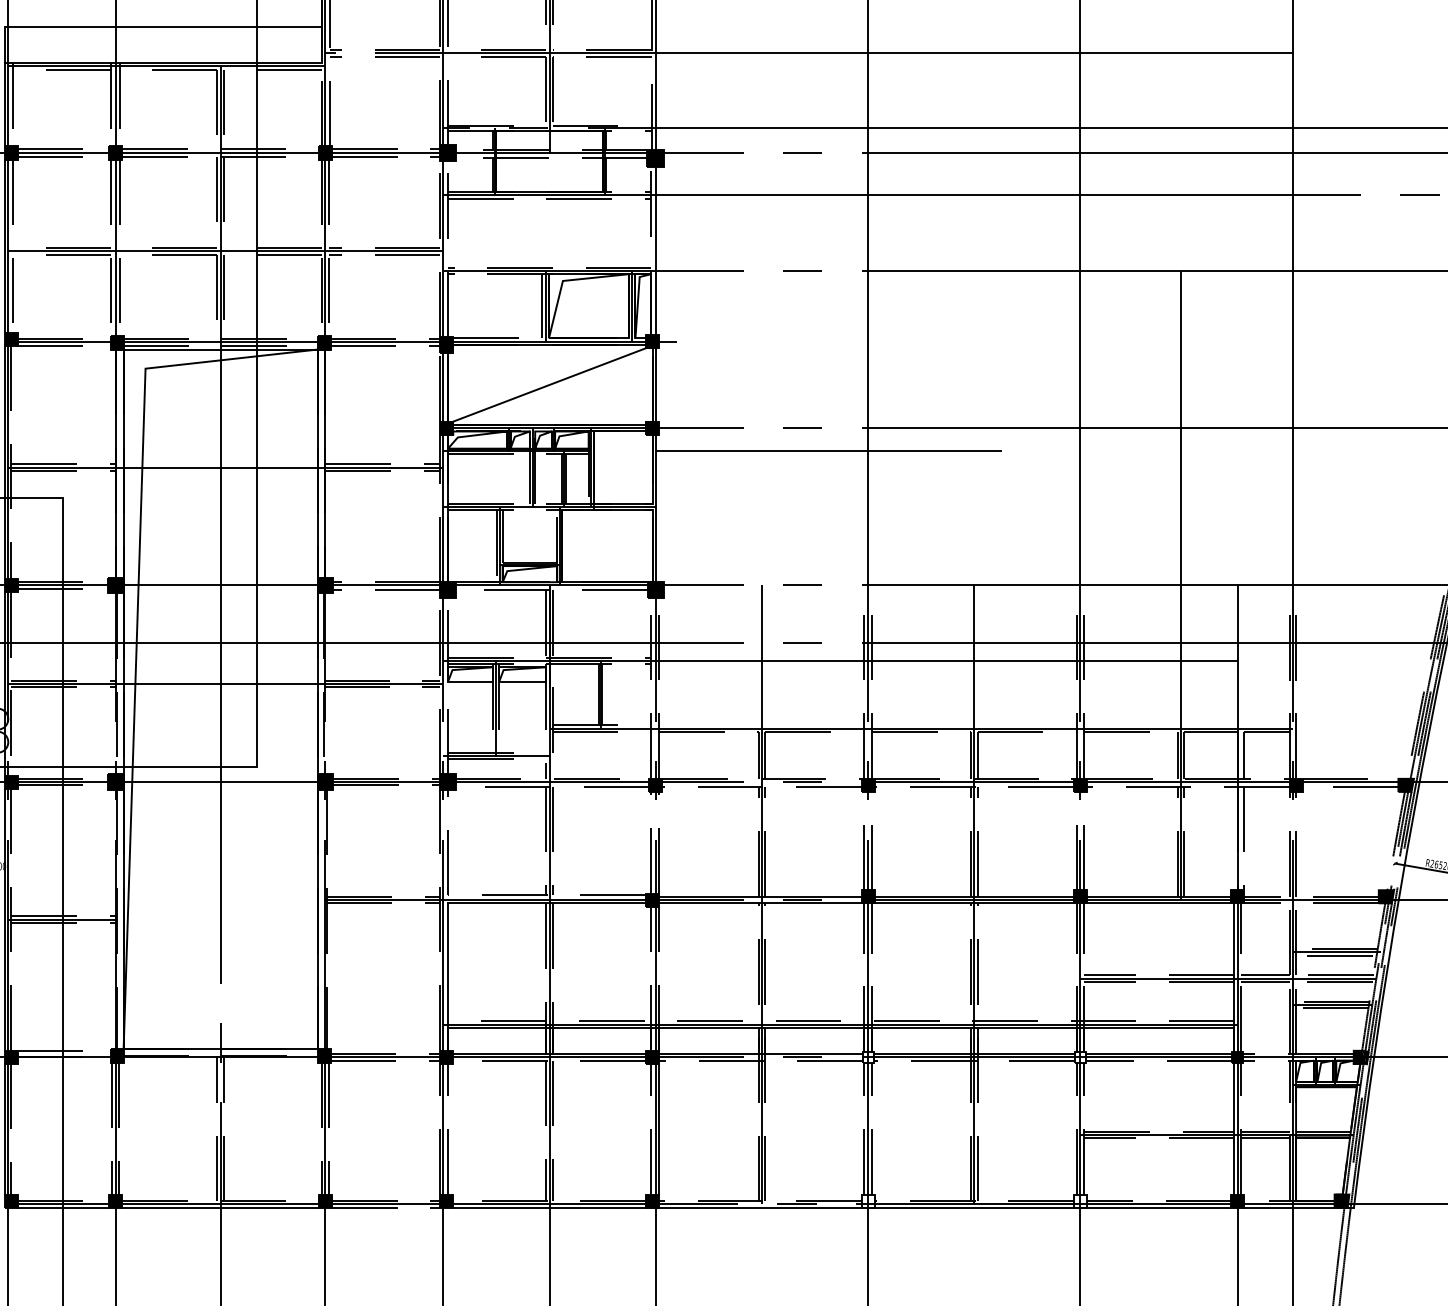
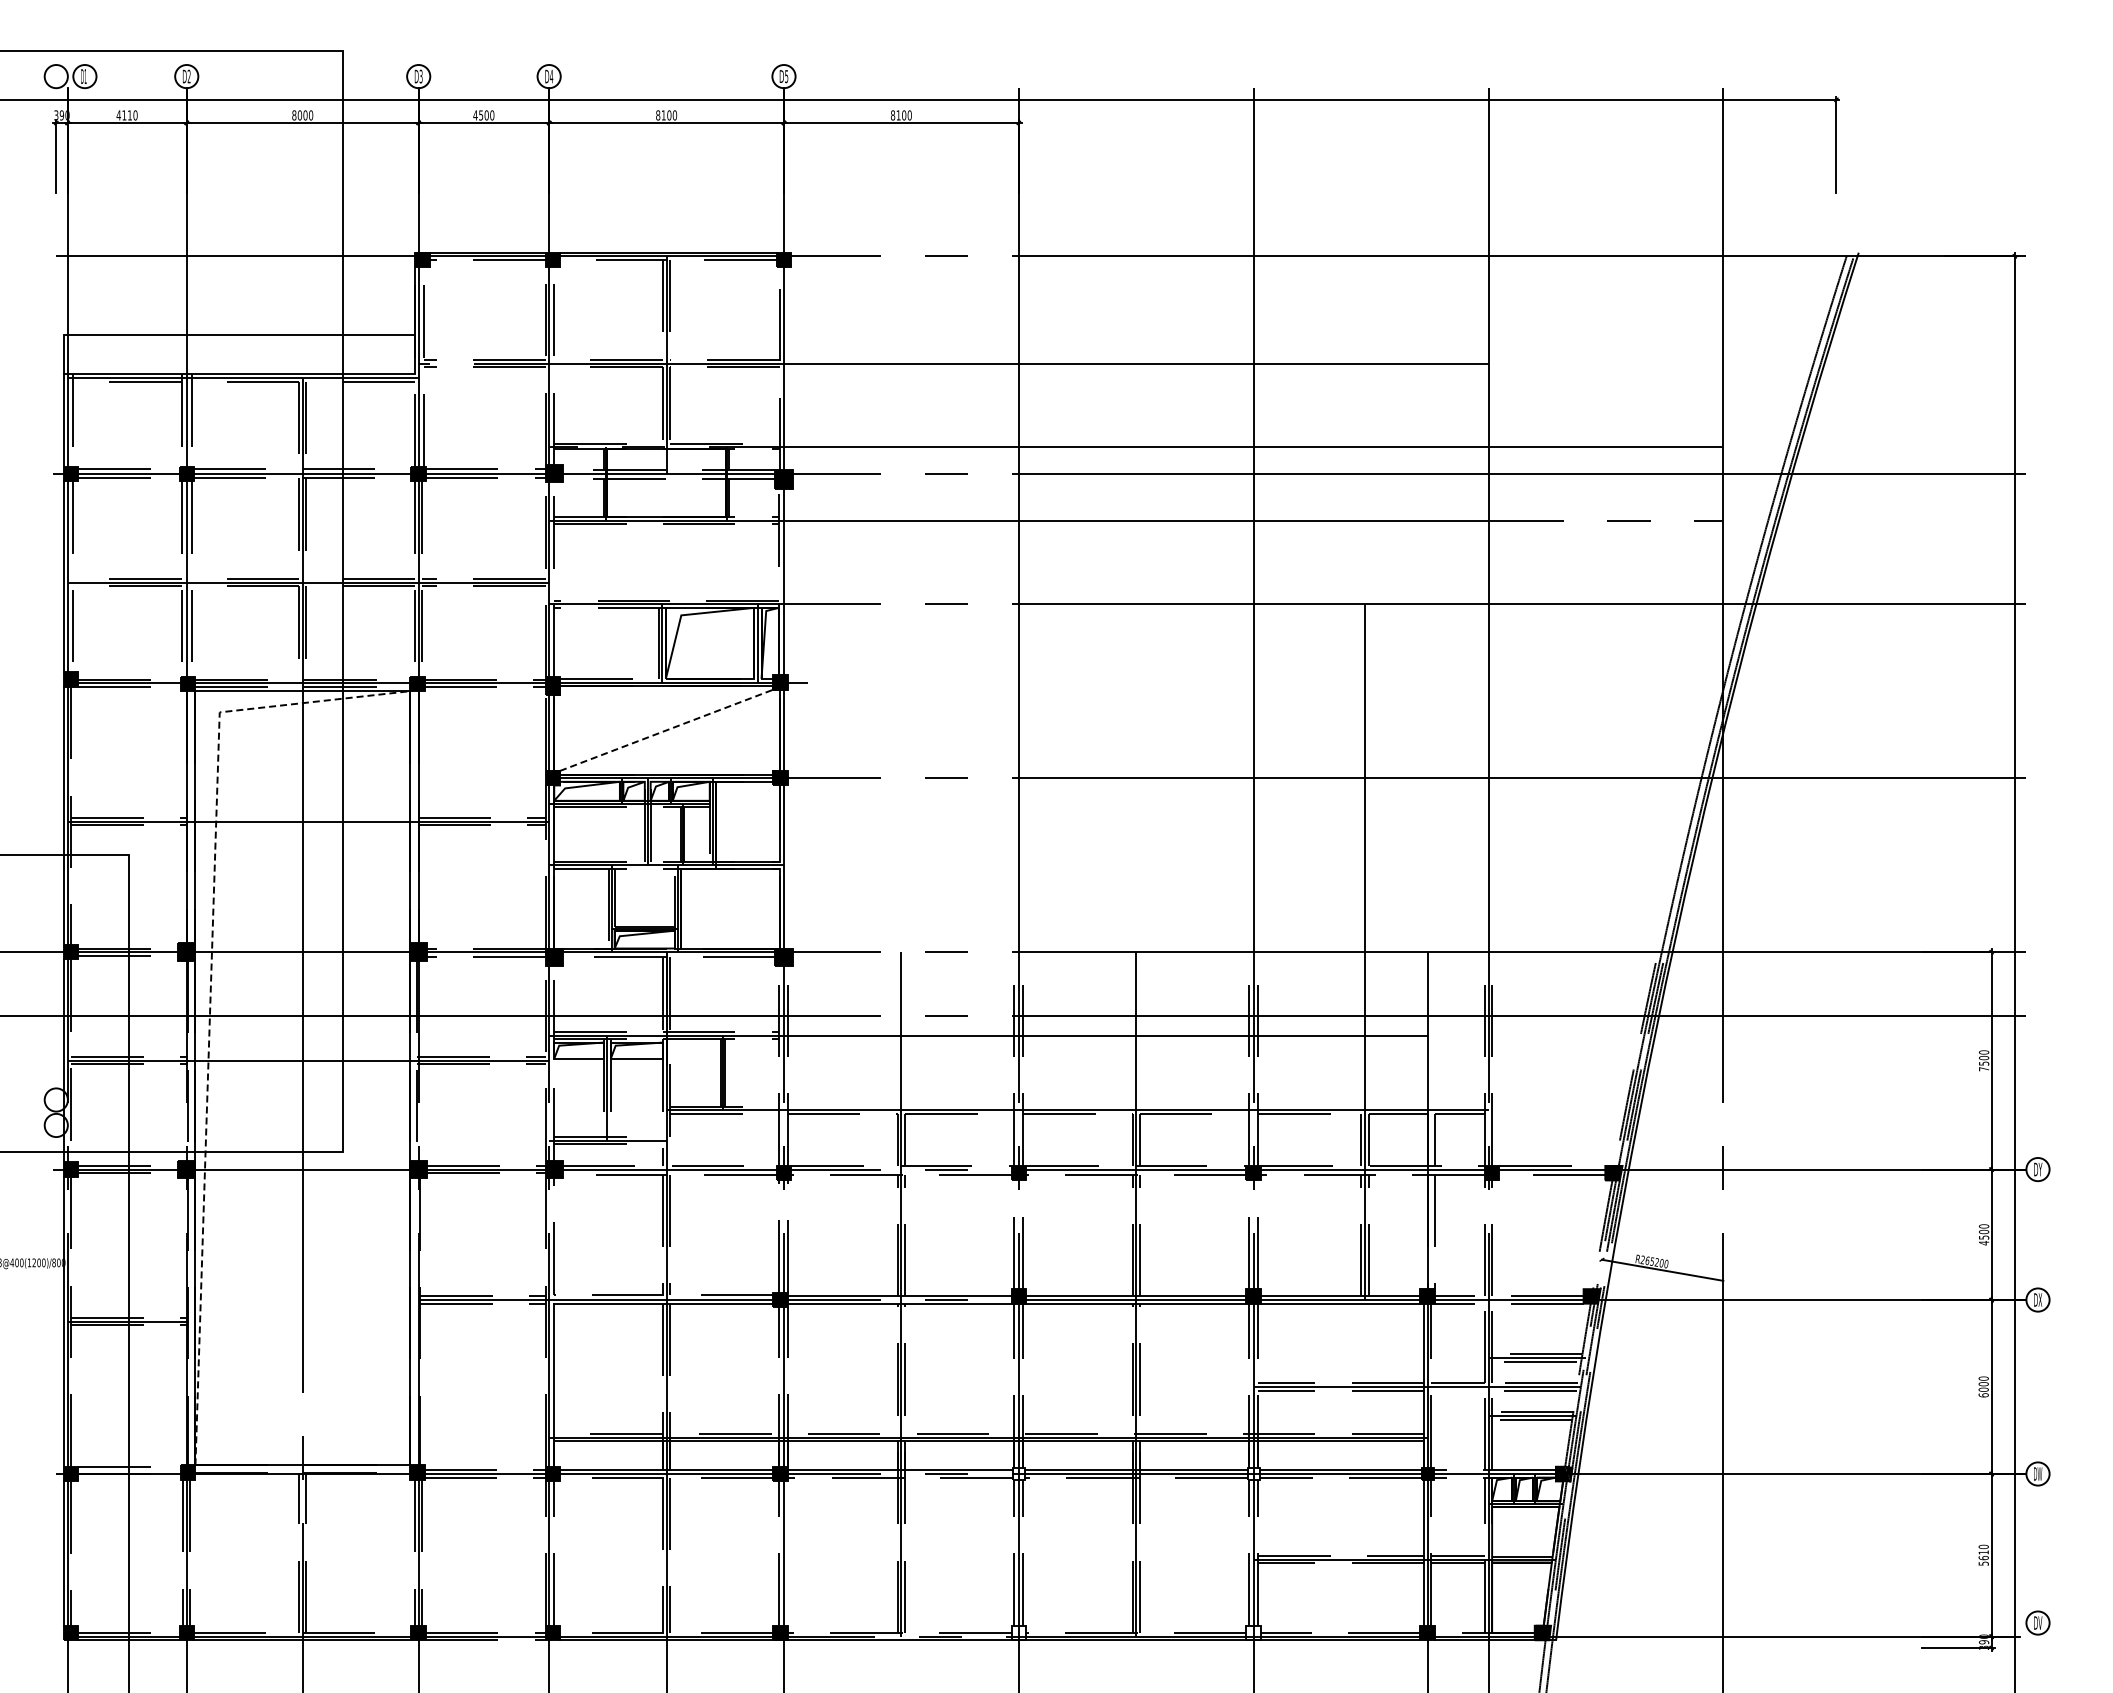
line: (550, 385) -> (667, 730), solid -> dashed
line: (828, 451) -> (975, 803), removed
line: (137, 621) -> (210, 991), solid -> dashed
line: (1264, 981) -> (1457, 1390), removed
line: (658, 1129) -> (787, 1553), removed

